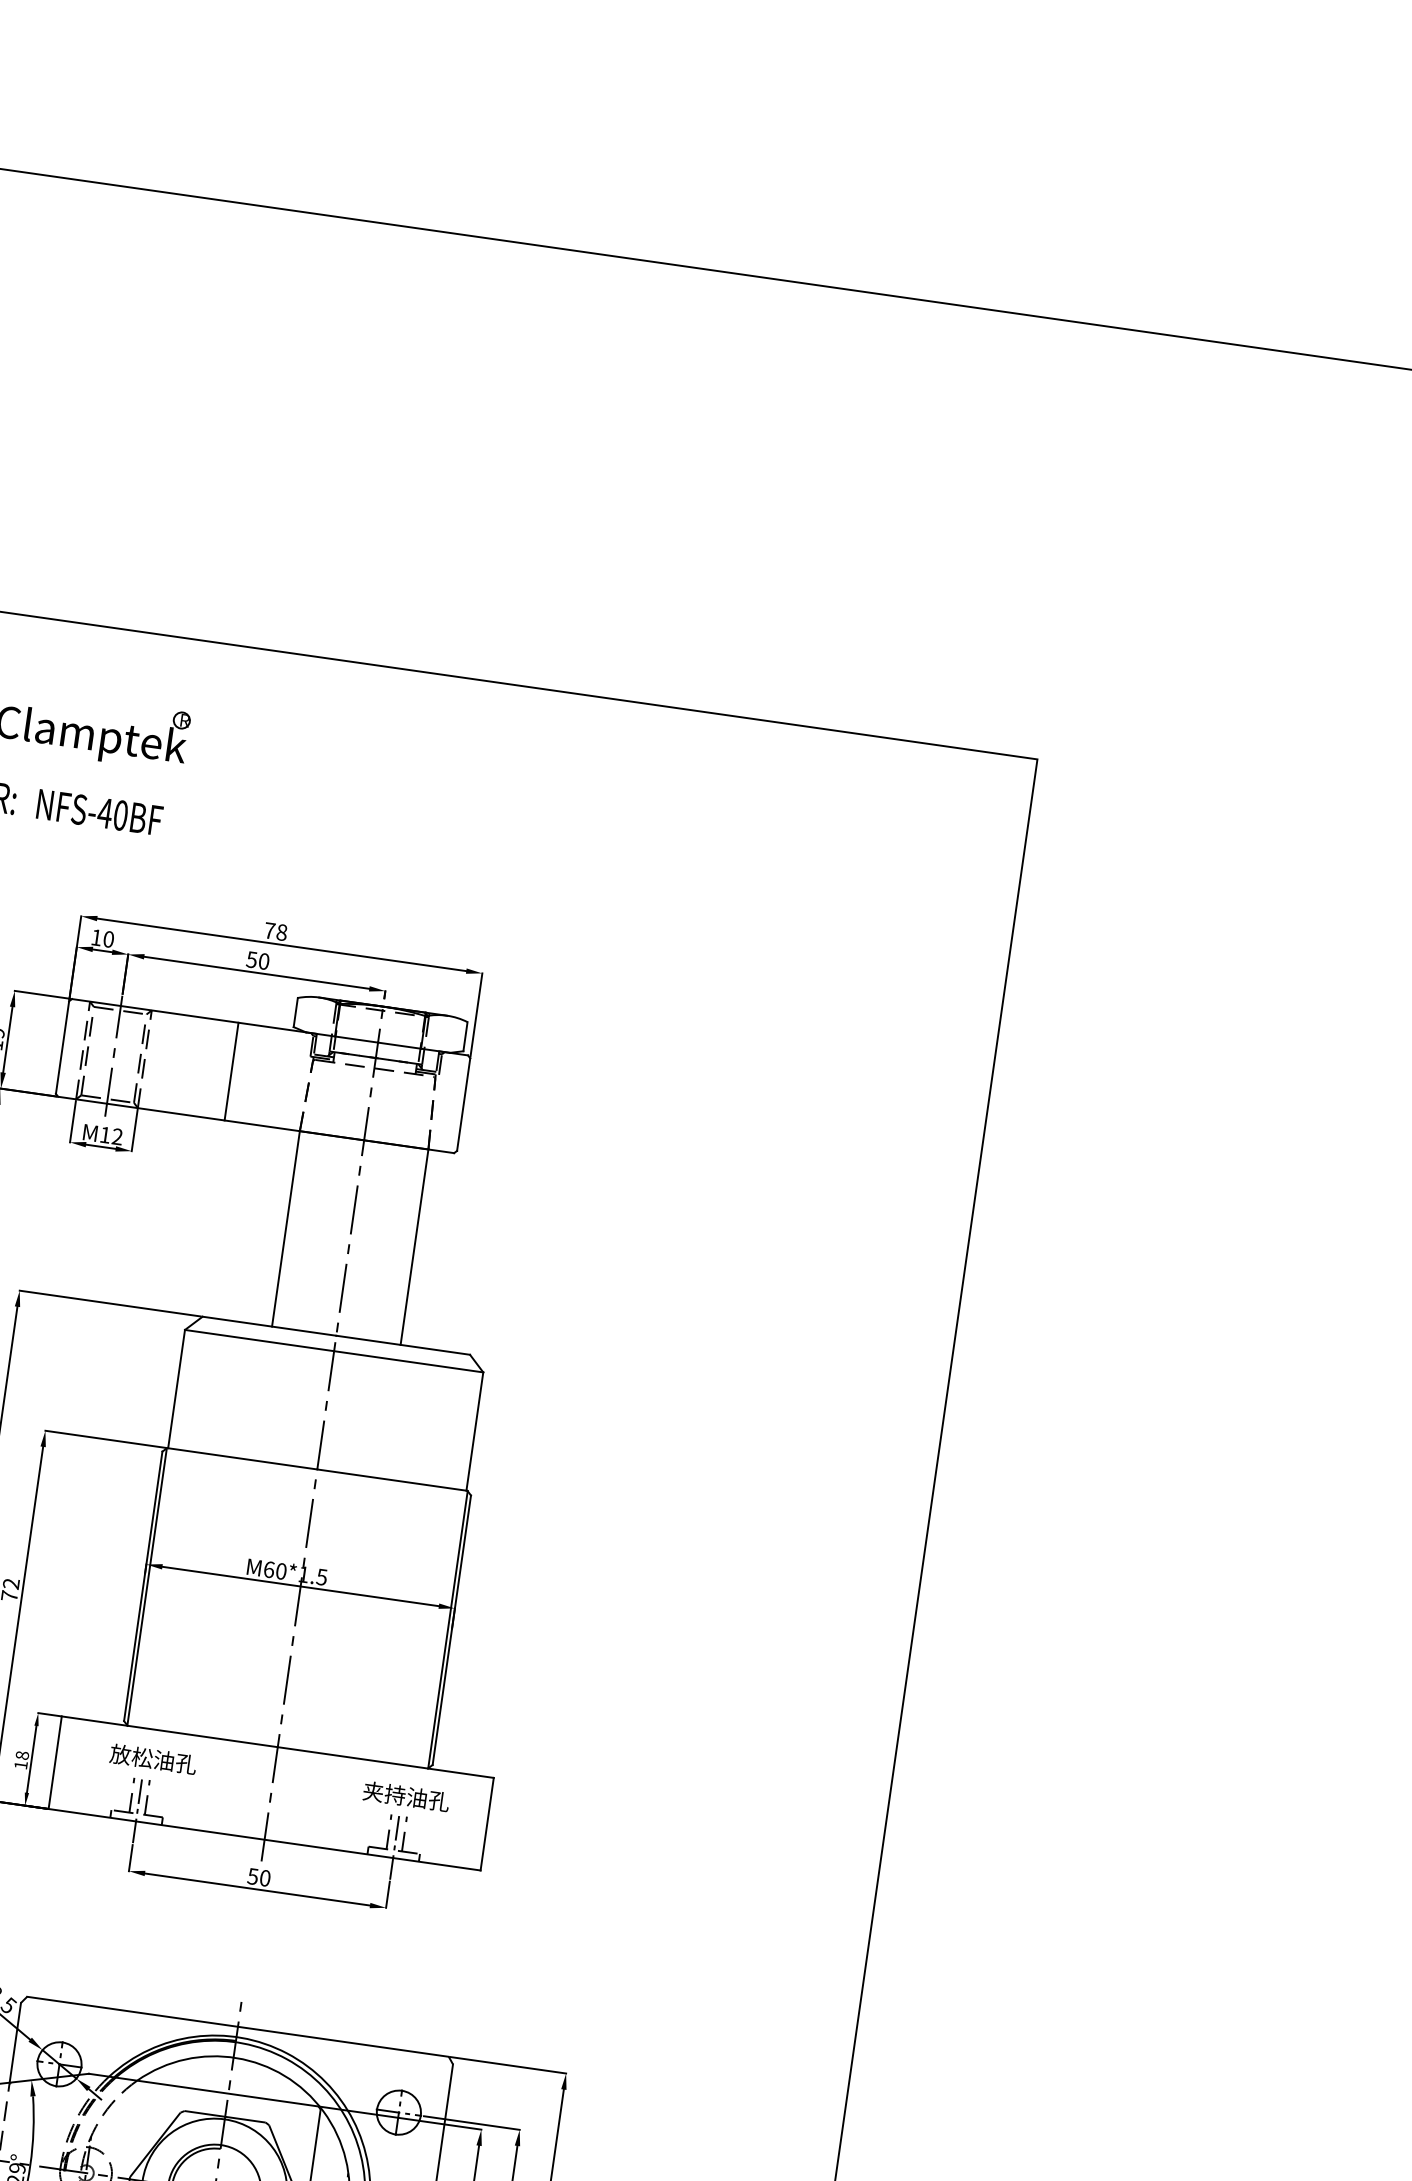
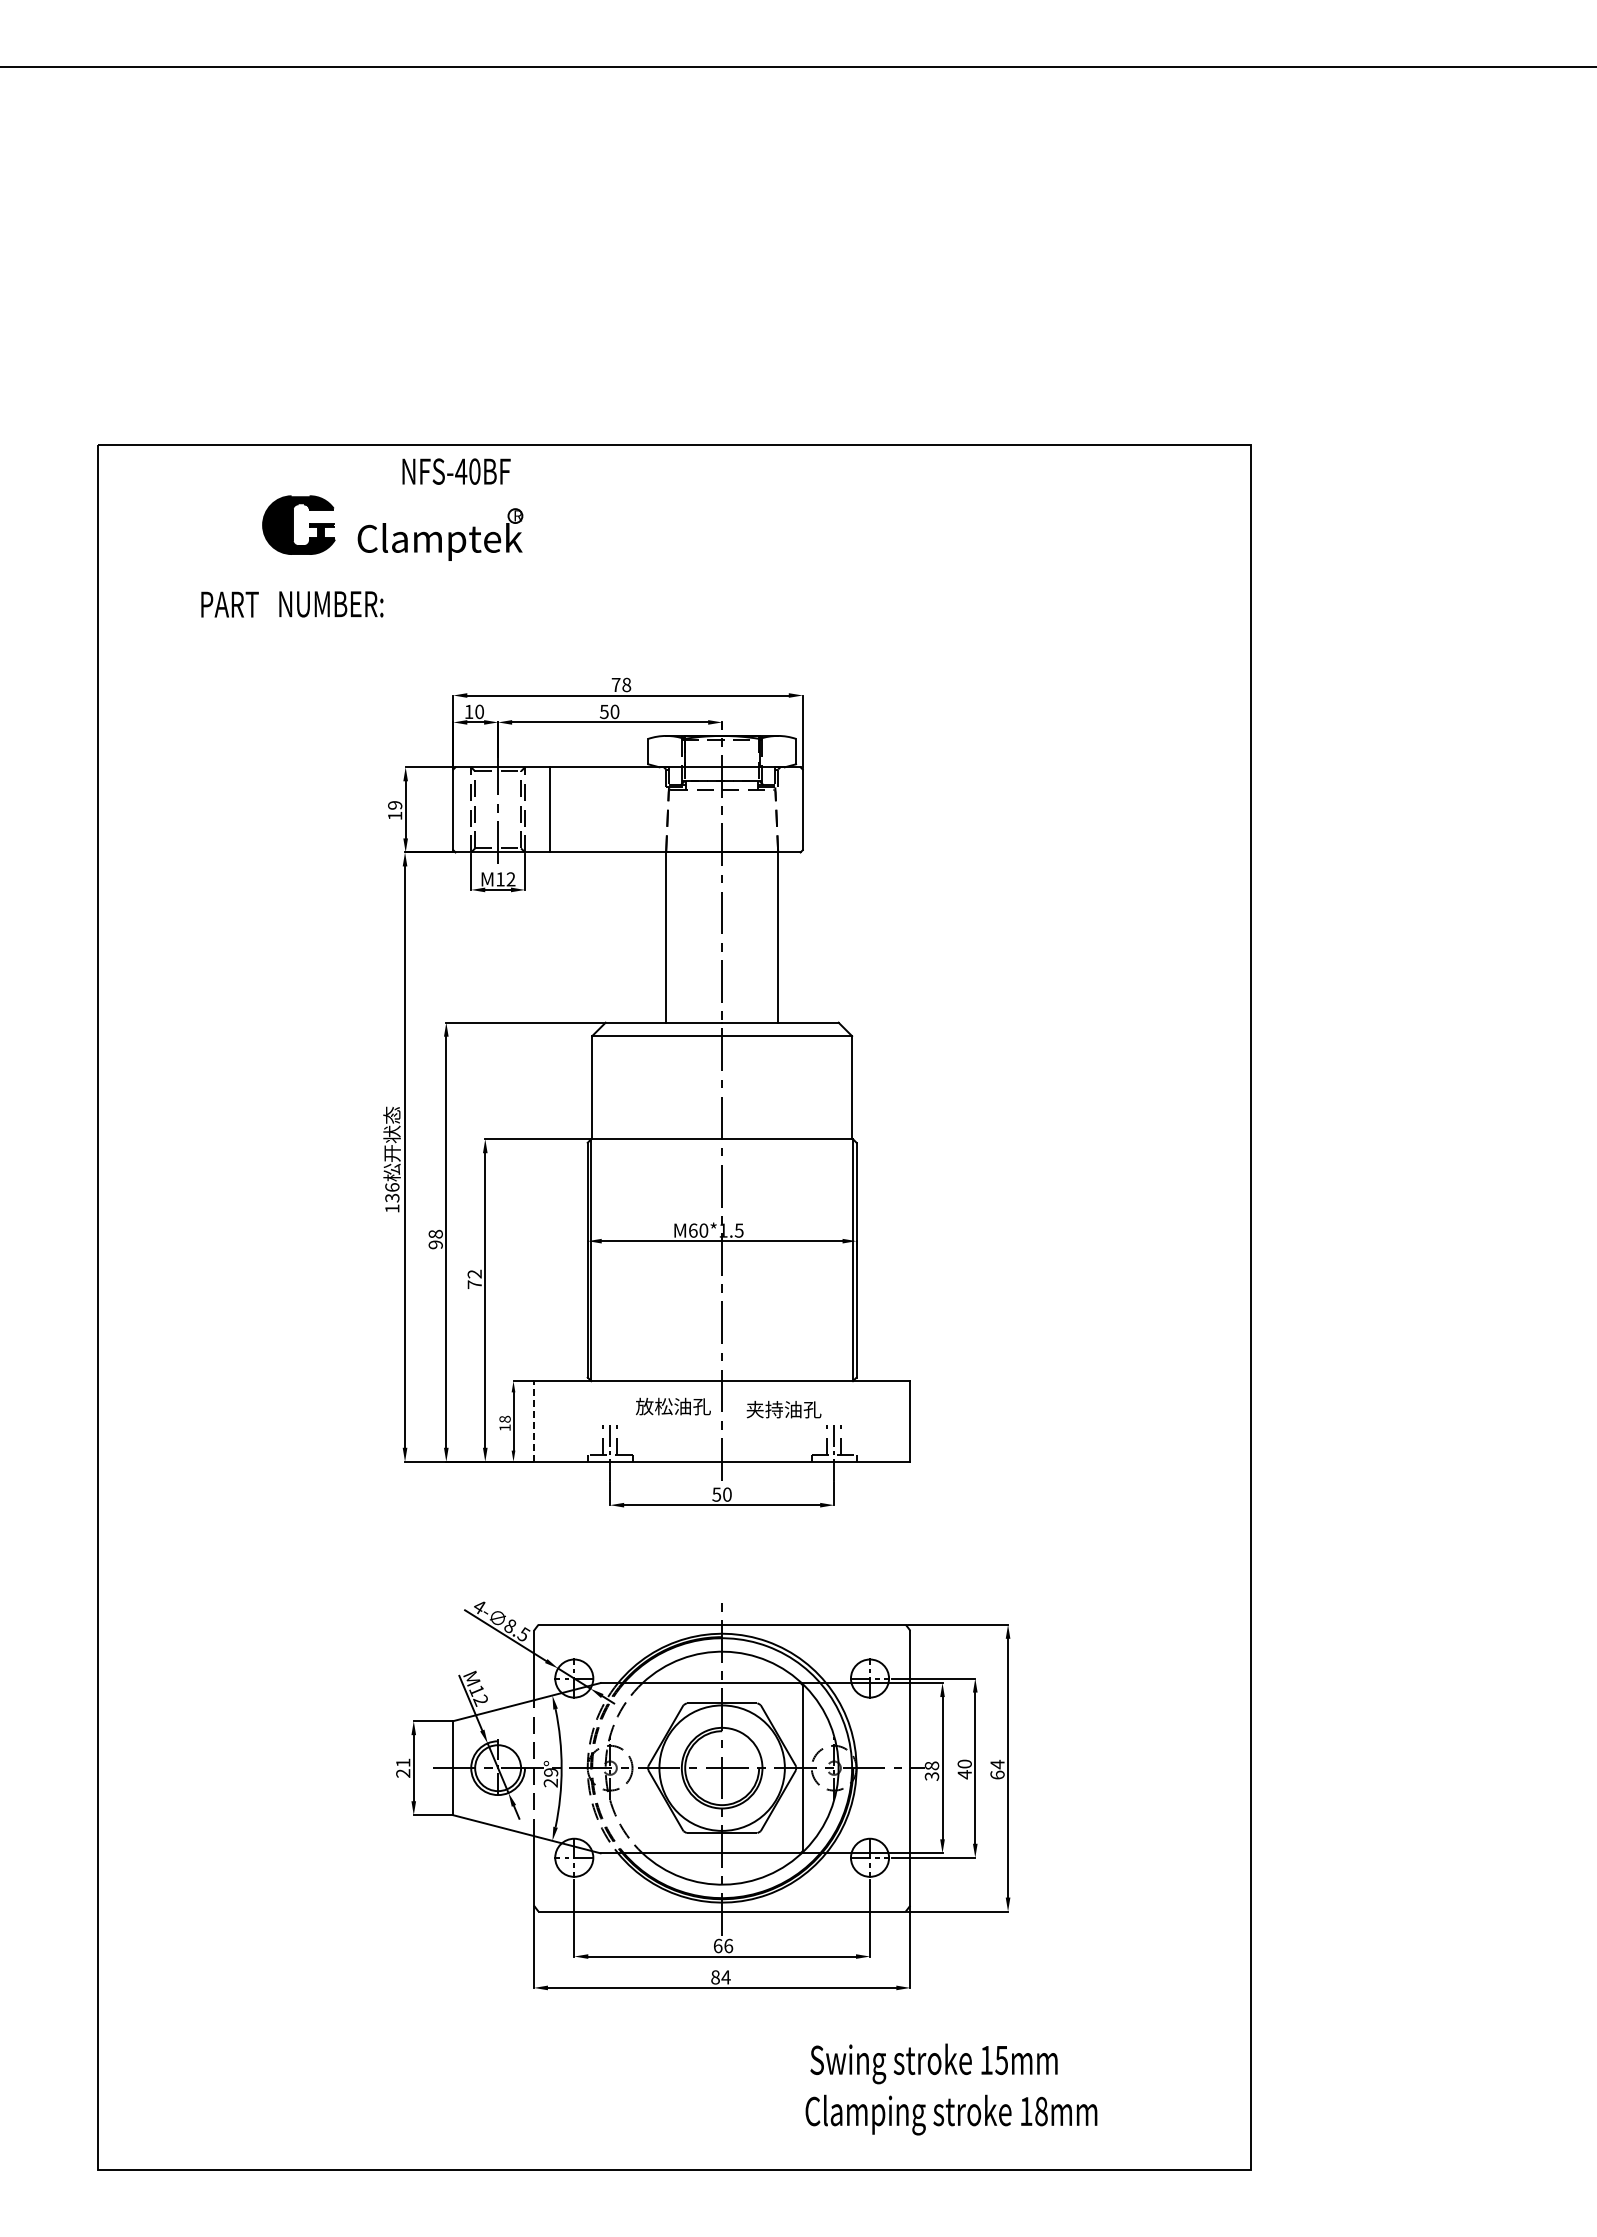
text: (99, 812) -> (456, 471), moved
line: (231, 1071) -> (549, 809), moved
text: (153, 1759) -> (673, 1406), moved
line: (54, 1761) -> (533, 1420), solid -> dashed
text: (405, 1796) -> (783, 1409), moved

